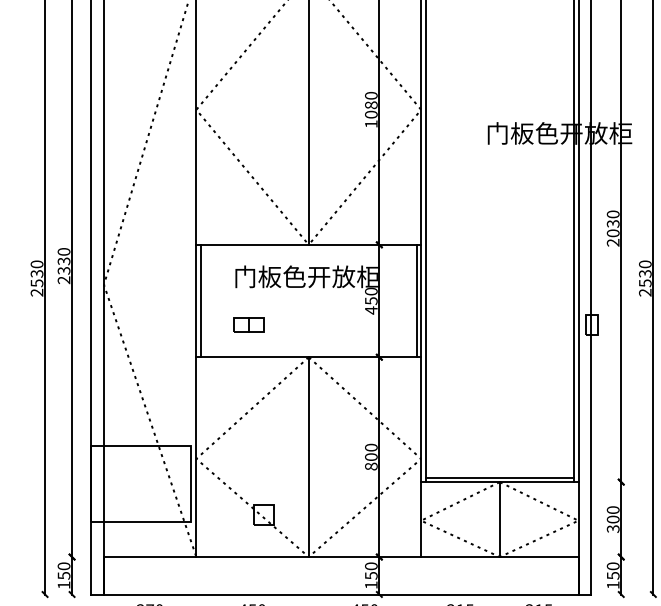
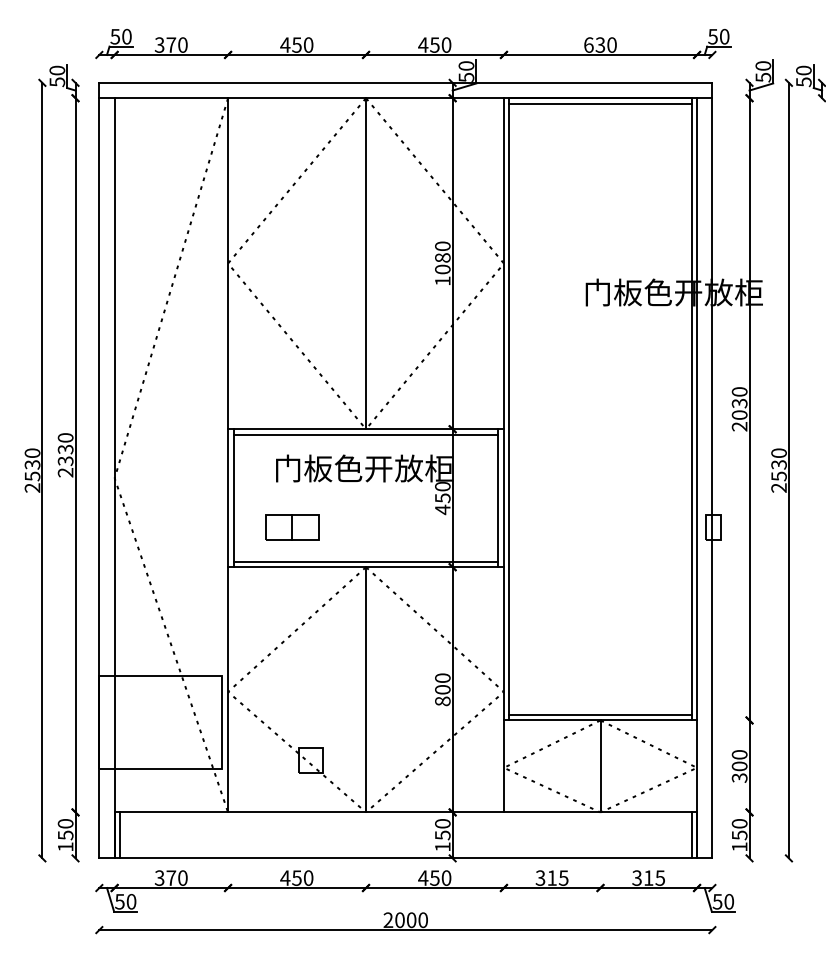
line: (308, 249) -> (365, 434), added
part: (248, 324) -> (292, 527), size x1.43
line: (308, 352) -> (365, 561), added
line: (108, 575) -> (120, 835), added
line: (573, 575) -> (691, 835), added

